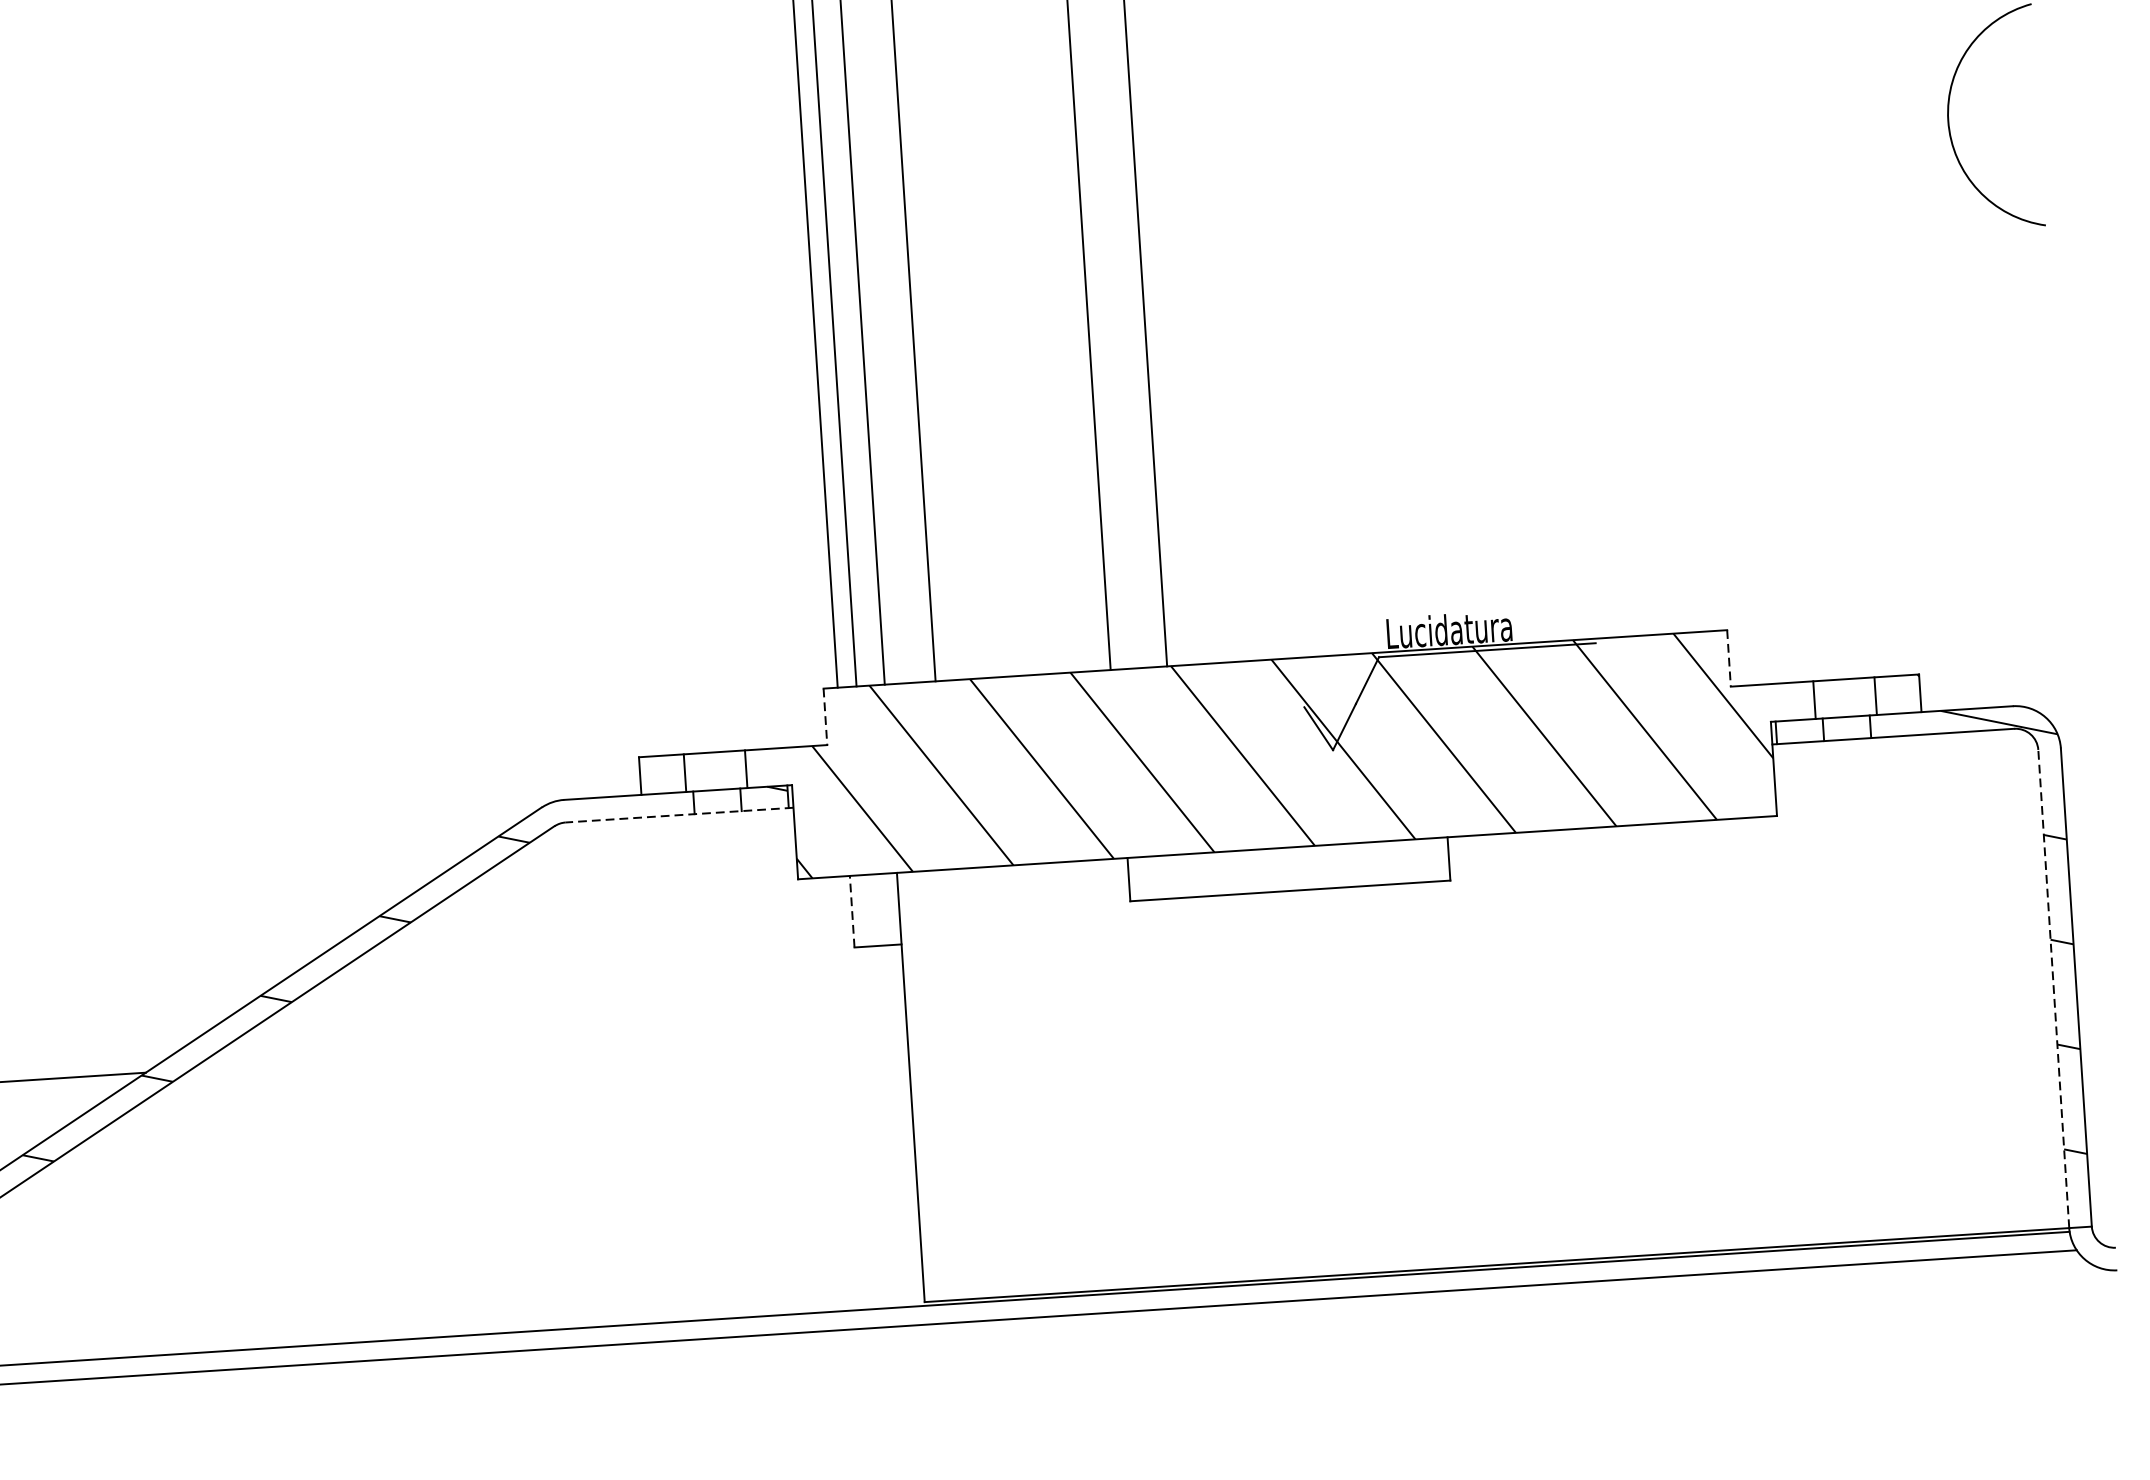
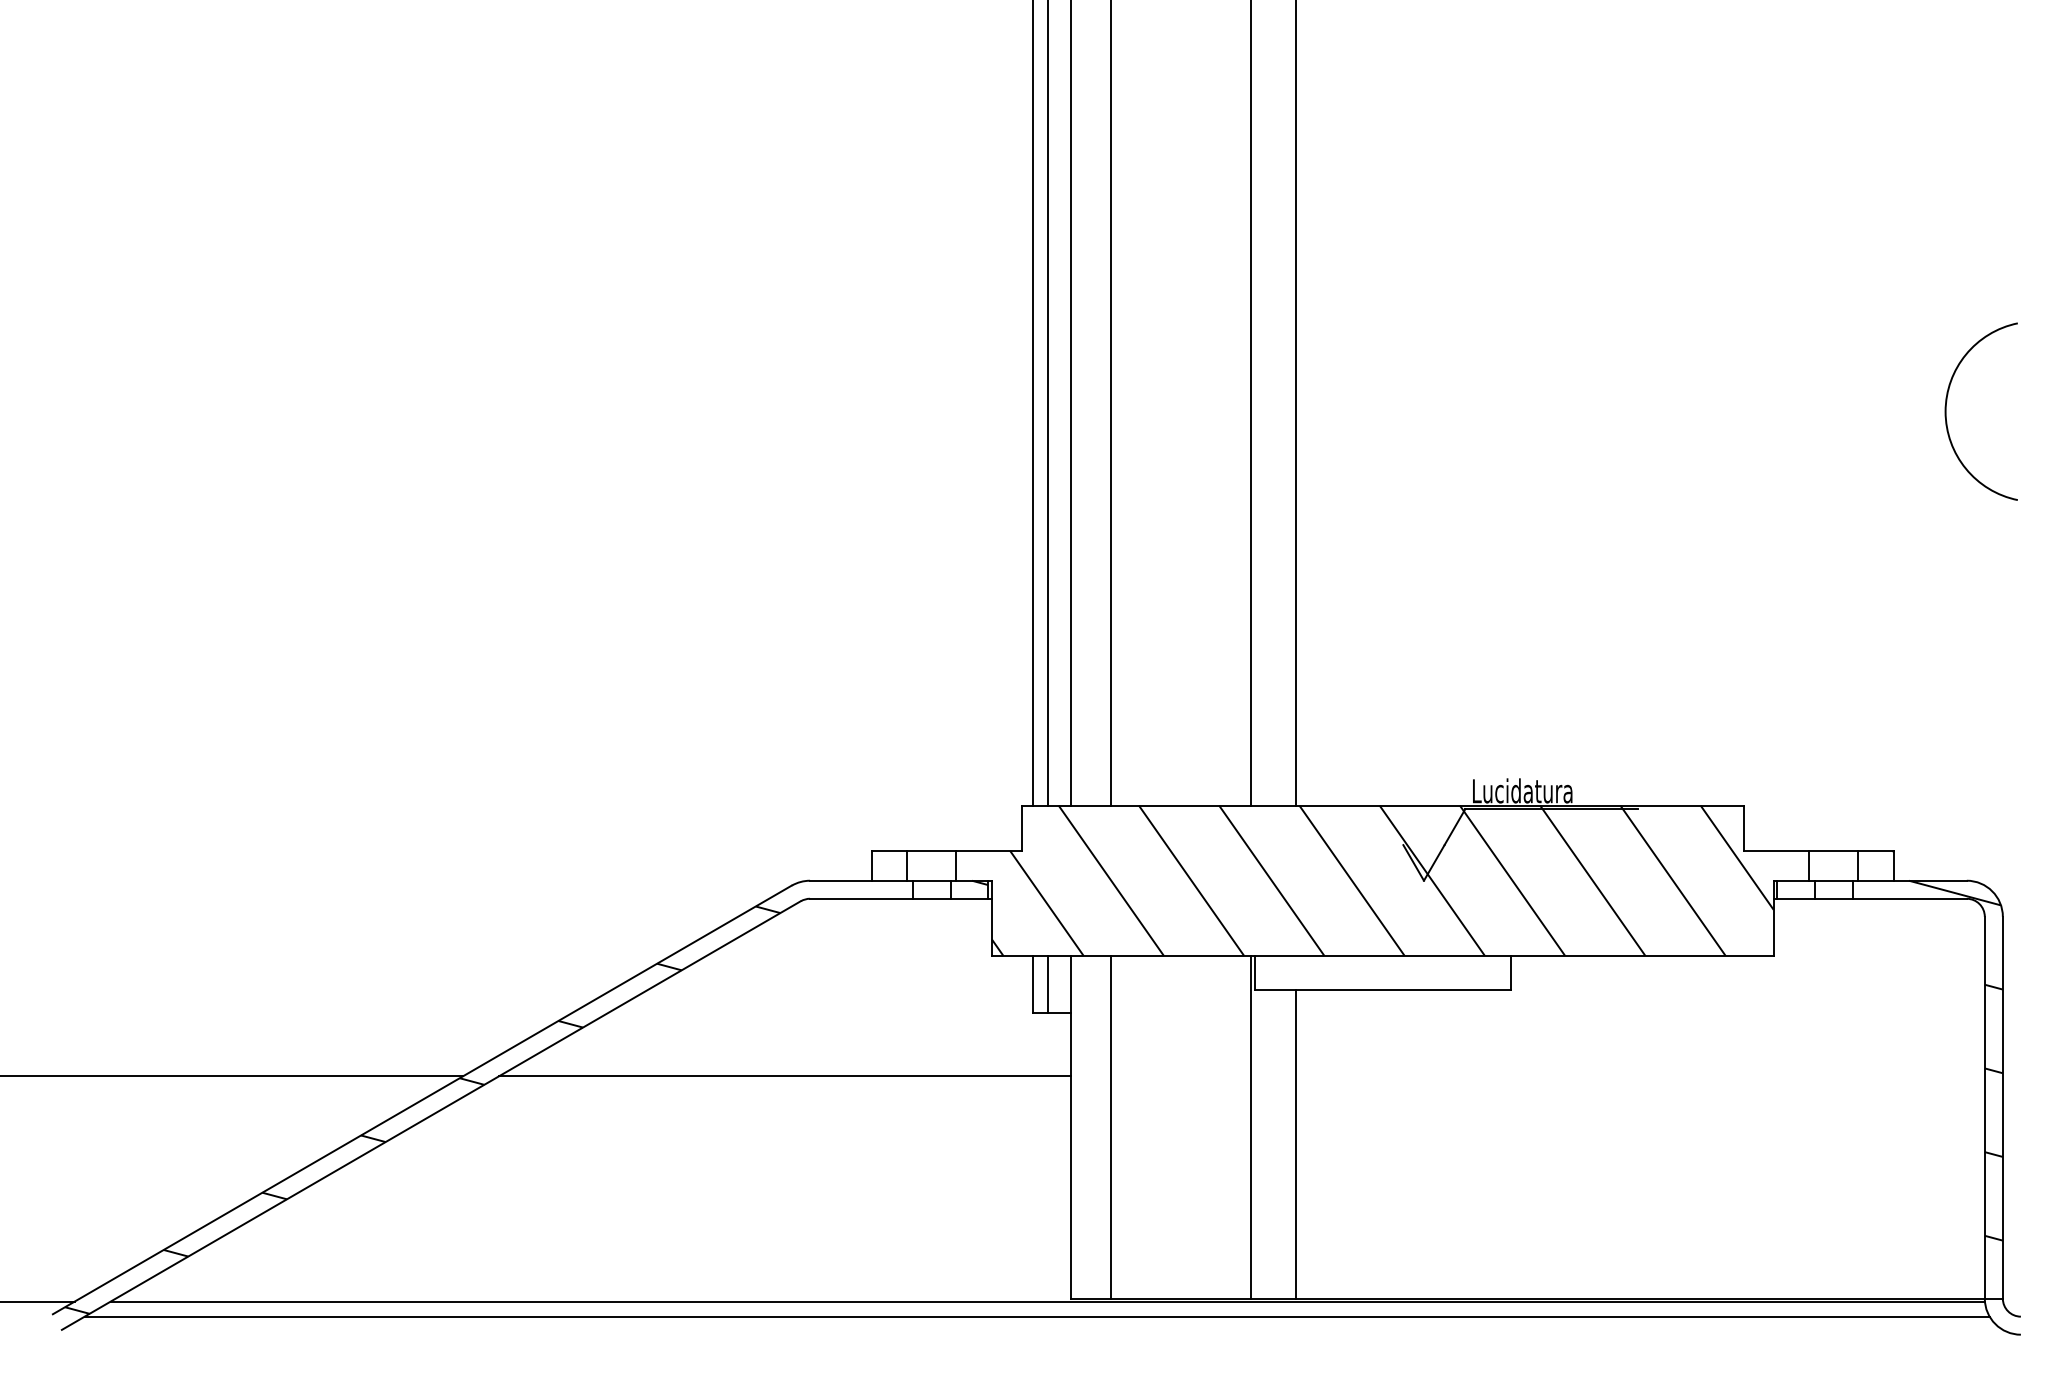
line: (1728, 658) -> (1743, 828), dashed -> solid
line: (826, 717) -> (1022, 828), dashed -> solid
line: (680, 814) -> (901, 898), dashed -> solid
line: (871, 910) -> (1048, 984), added
line: (852, 911) -> (1033, 984), dashed -> solid
line: (2053, 988) -> (1984, 1107), dashed -> solid
line: (548, 1047) -> (784, 1076), added
line: (1136, 1071) -> (1251, 1126), added
line: (961, 1083) -> (1111, 1126), added
line: (1194, 1090) -> (1296, 1144), added

